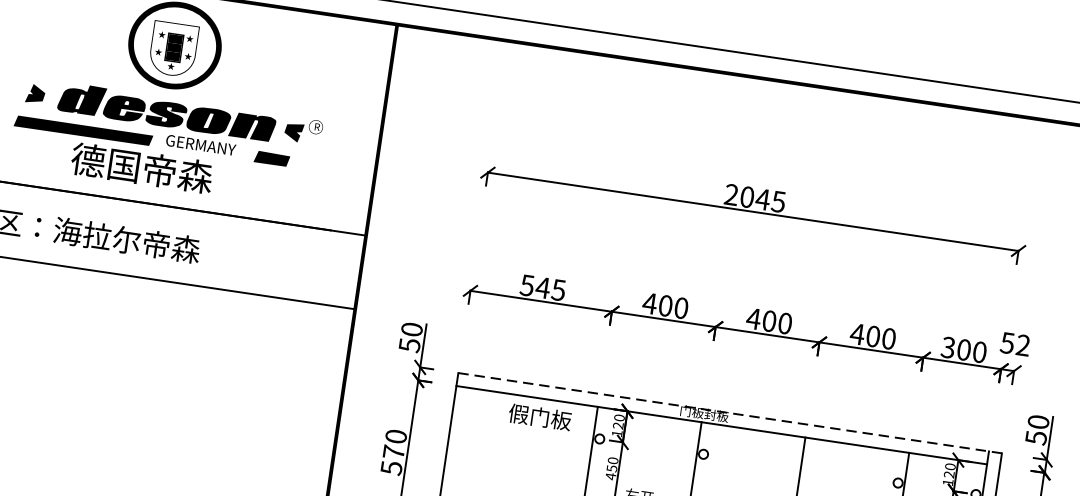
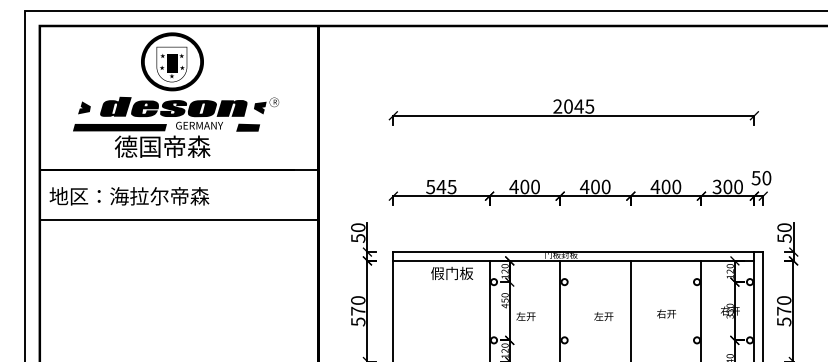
text: (1022, 345) -> (766, 178), 52 -> 50
line: (730, 413) -> (578, 252), dashed -> solid

